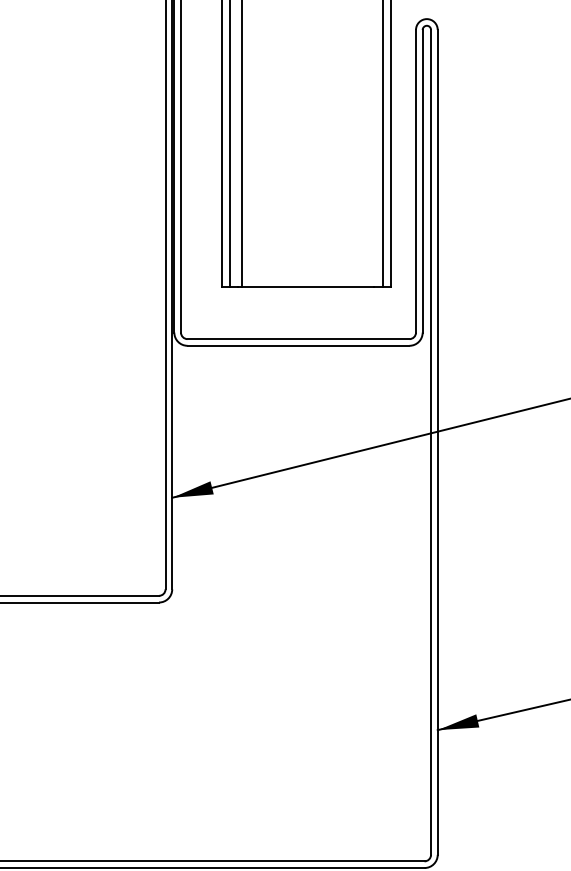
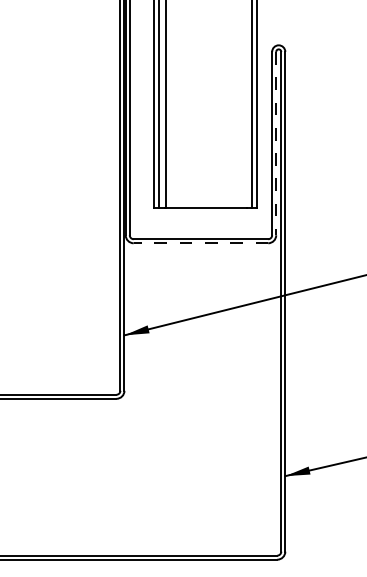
line: (423, 181) -> (276, 143), solid -> dashed
line: (297, 346) -> (200, 243), solid -> dashed

